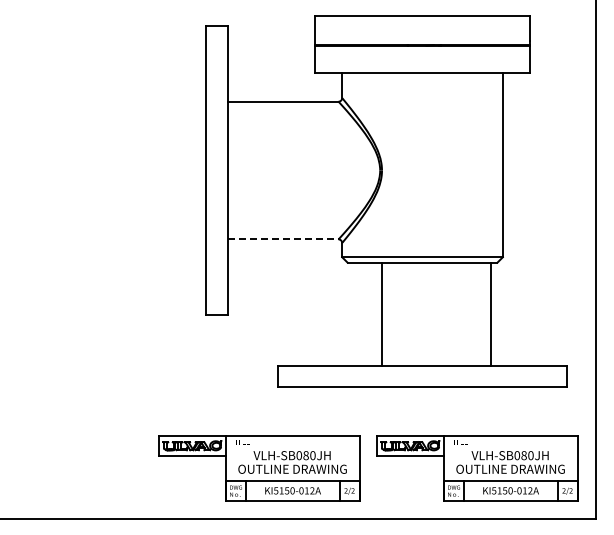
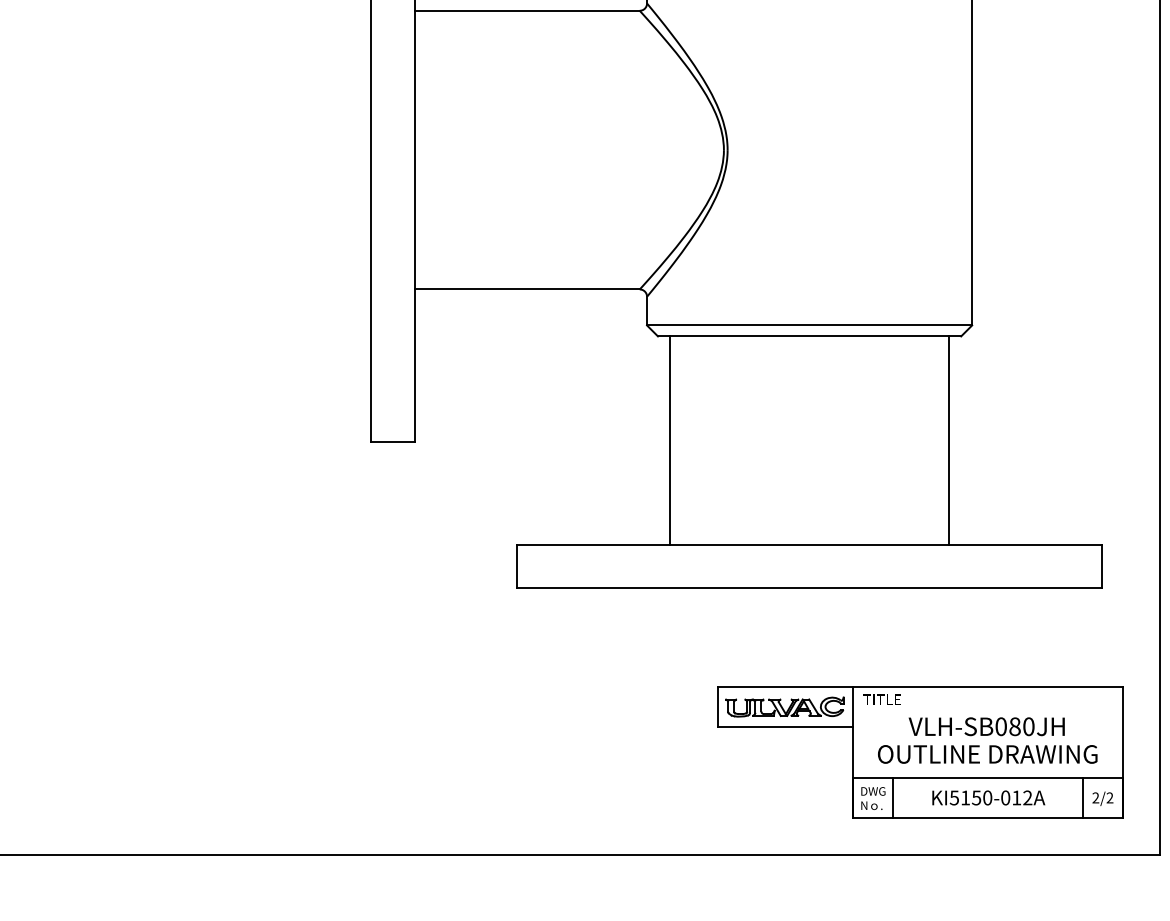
line: (283, 239) -> (528, 289), dashed -> solid
line: (381, 313) -> (669, 439), moved
part: (259, 468) -> (479, 752), removed

